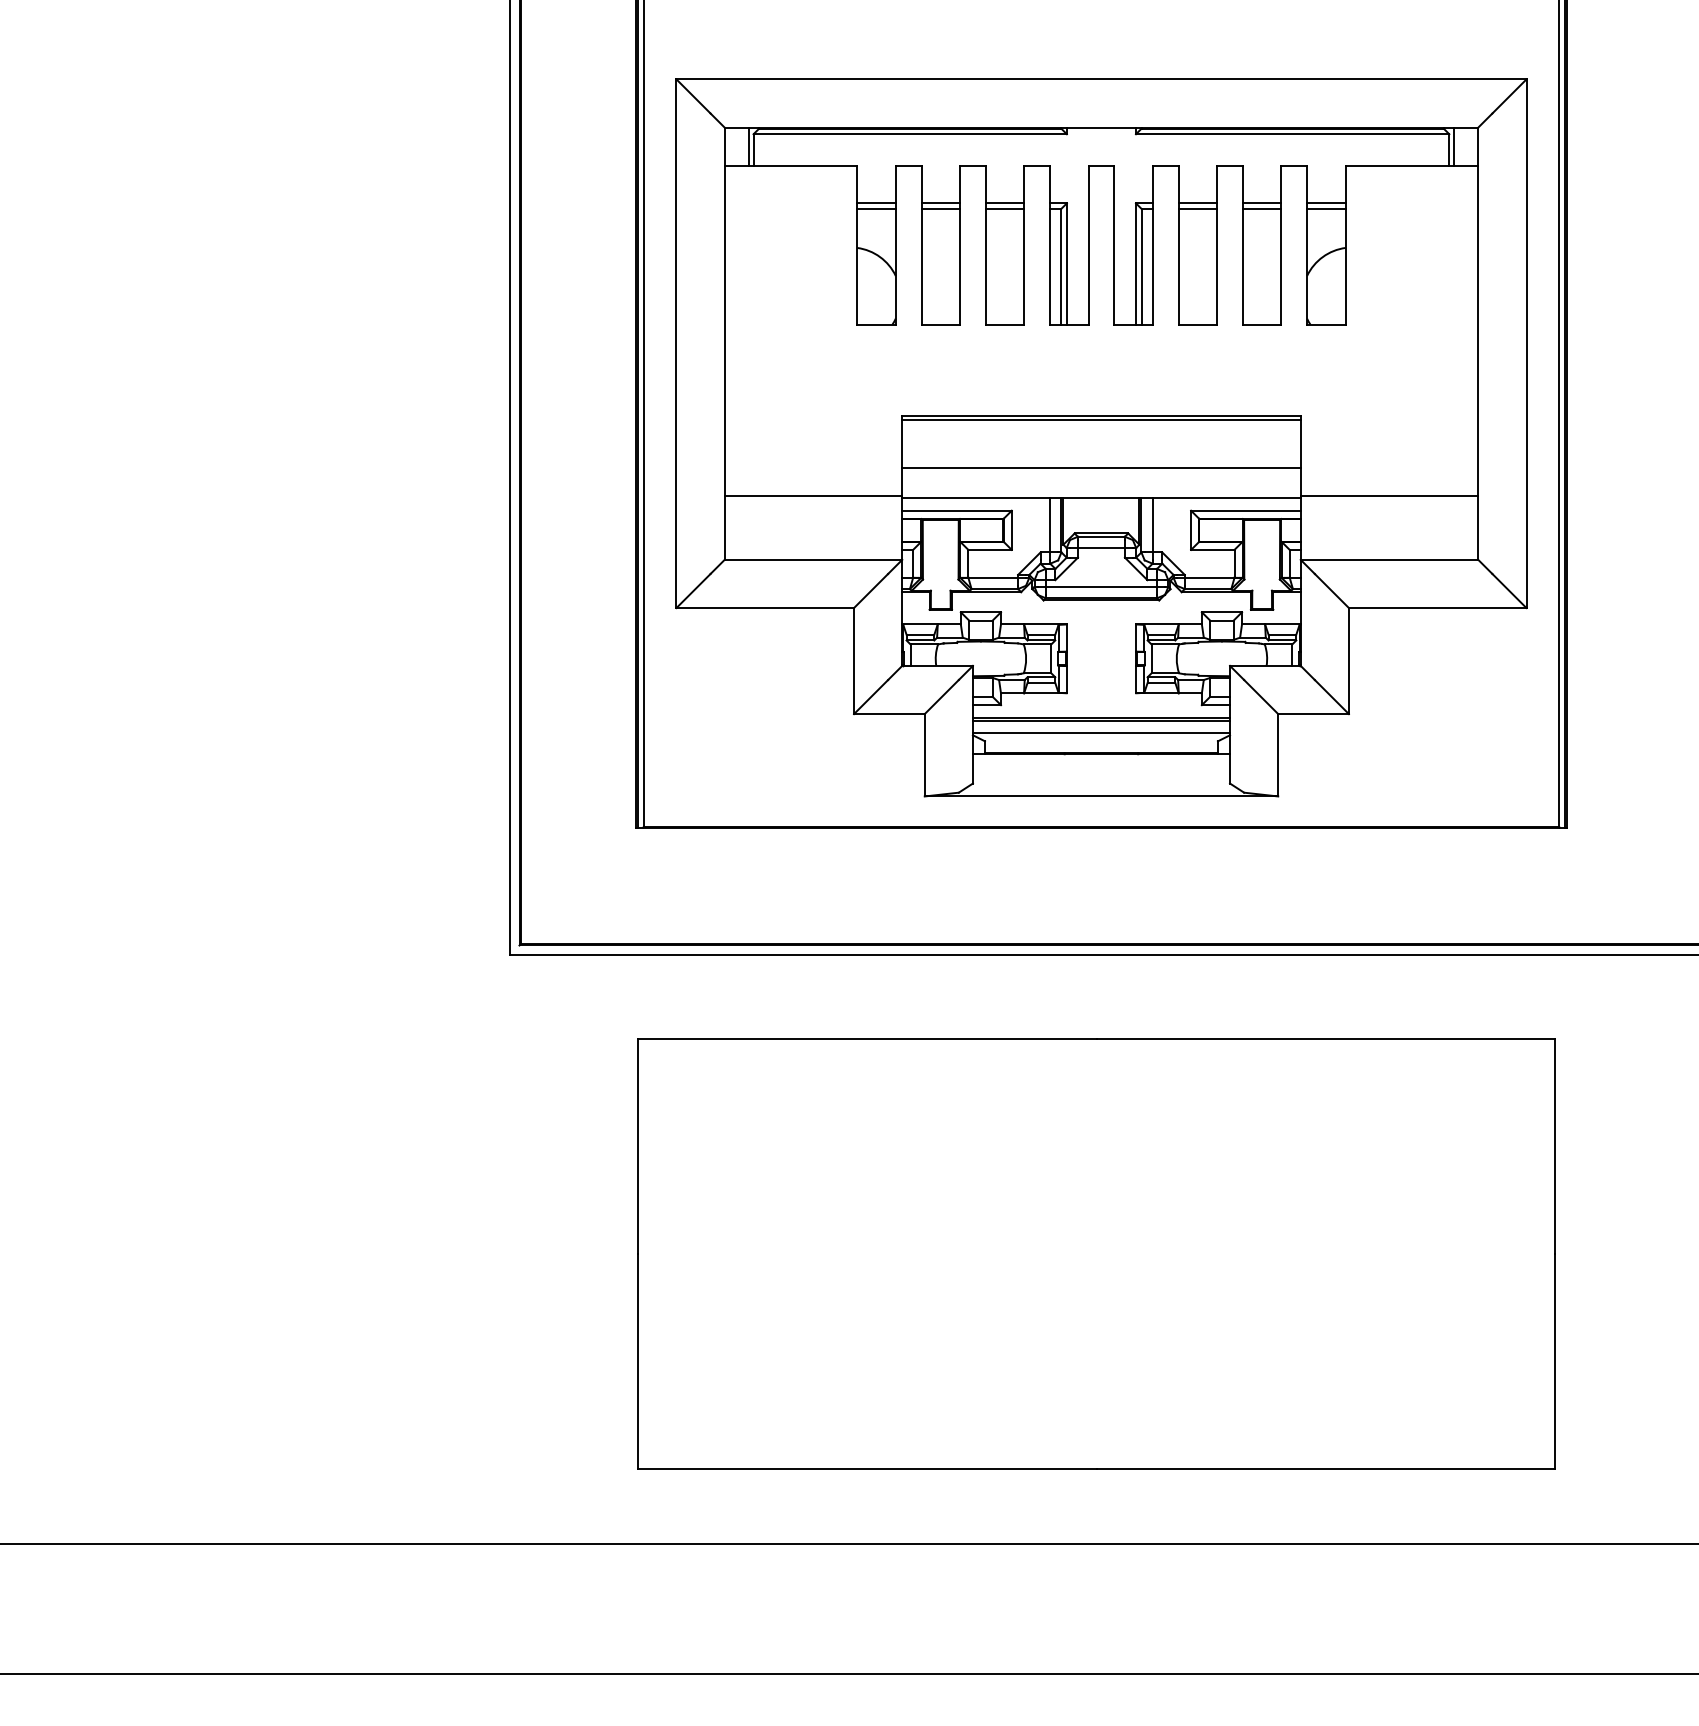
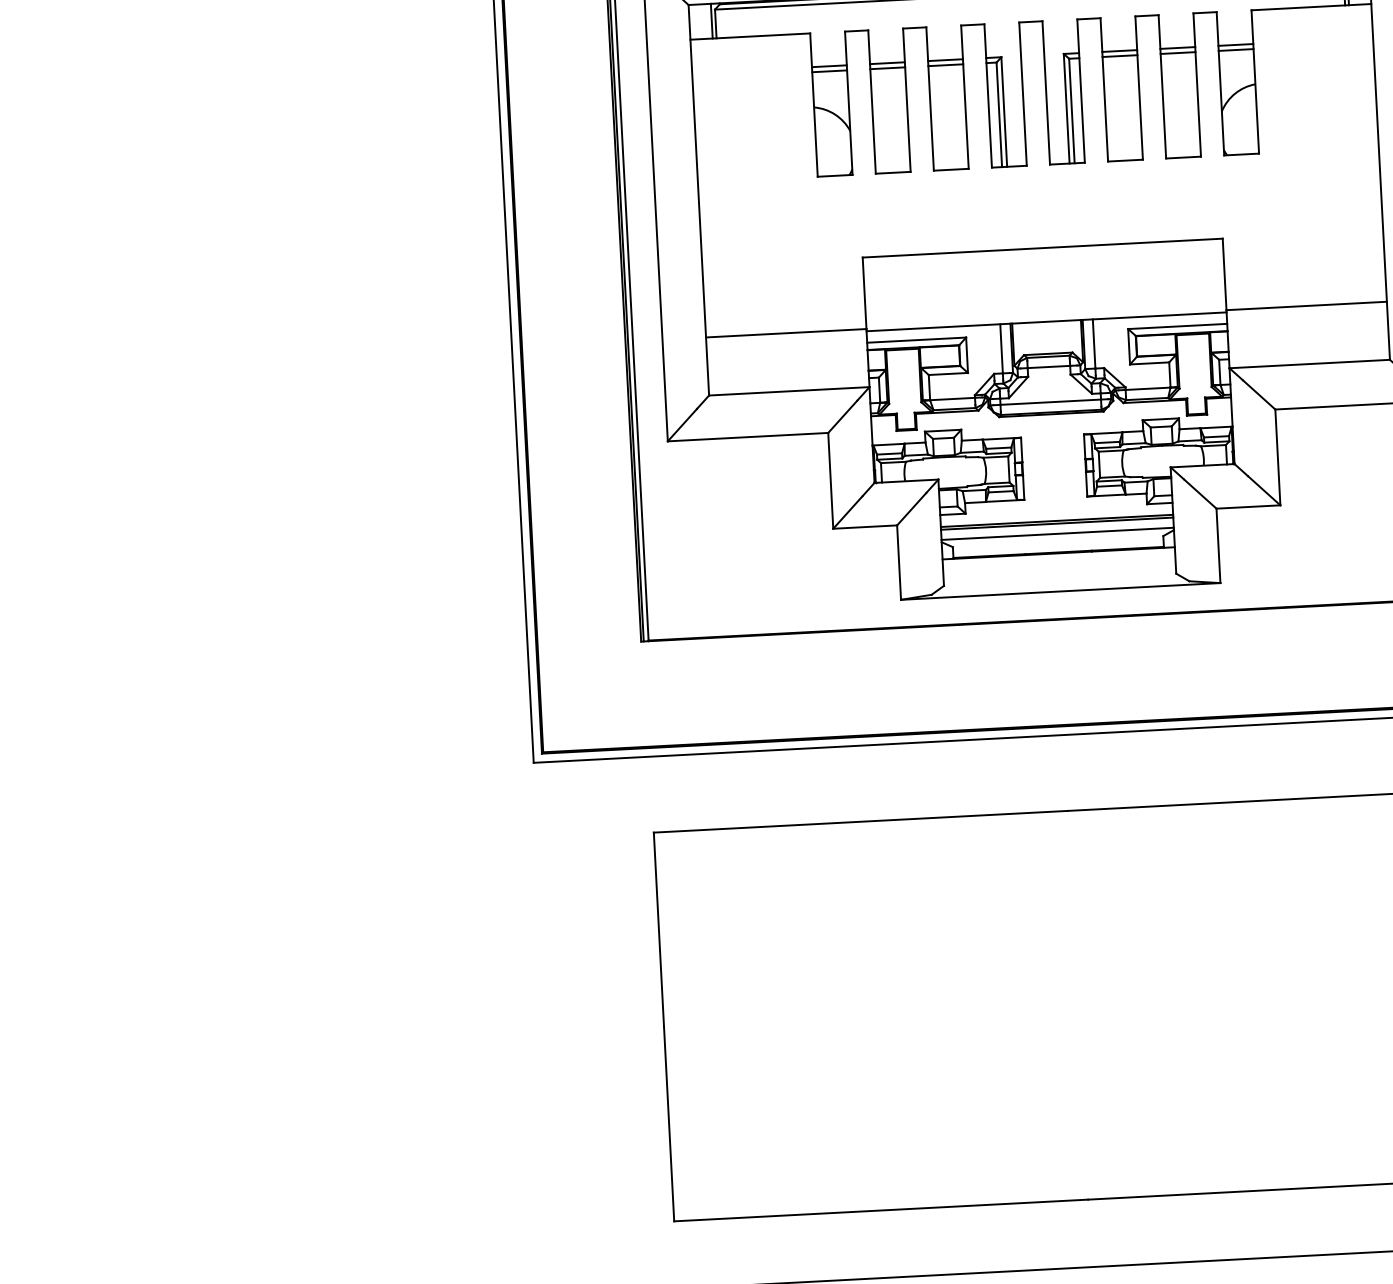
line: (1101, 419) -> (1042, 250), removed
line: (1101, 467) -> (1045, 294), removed

